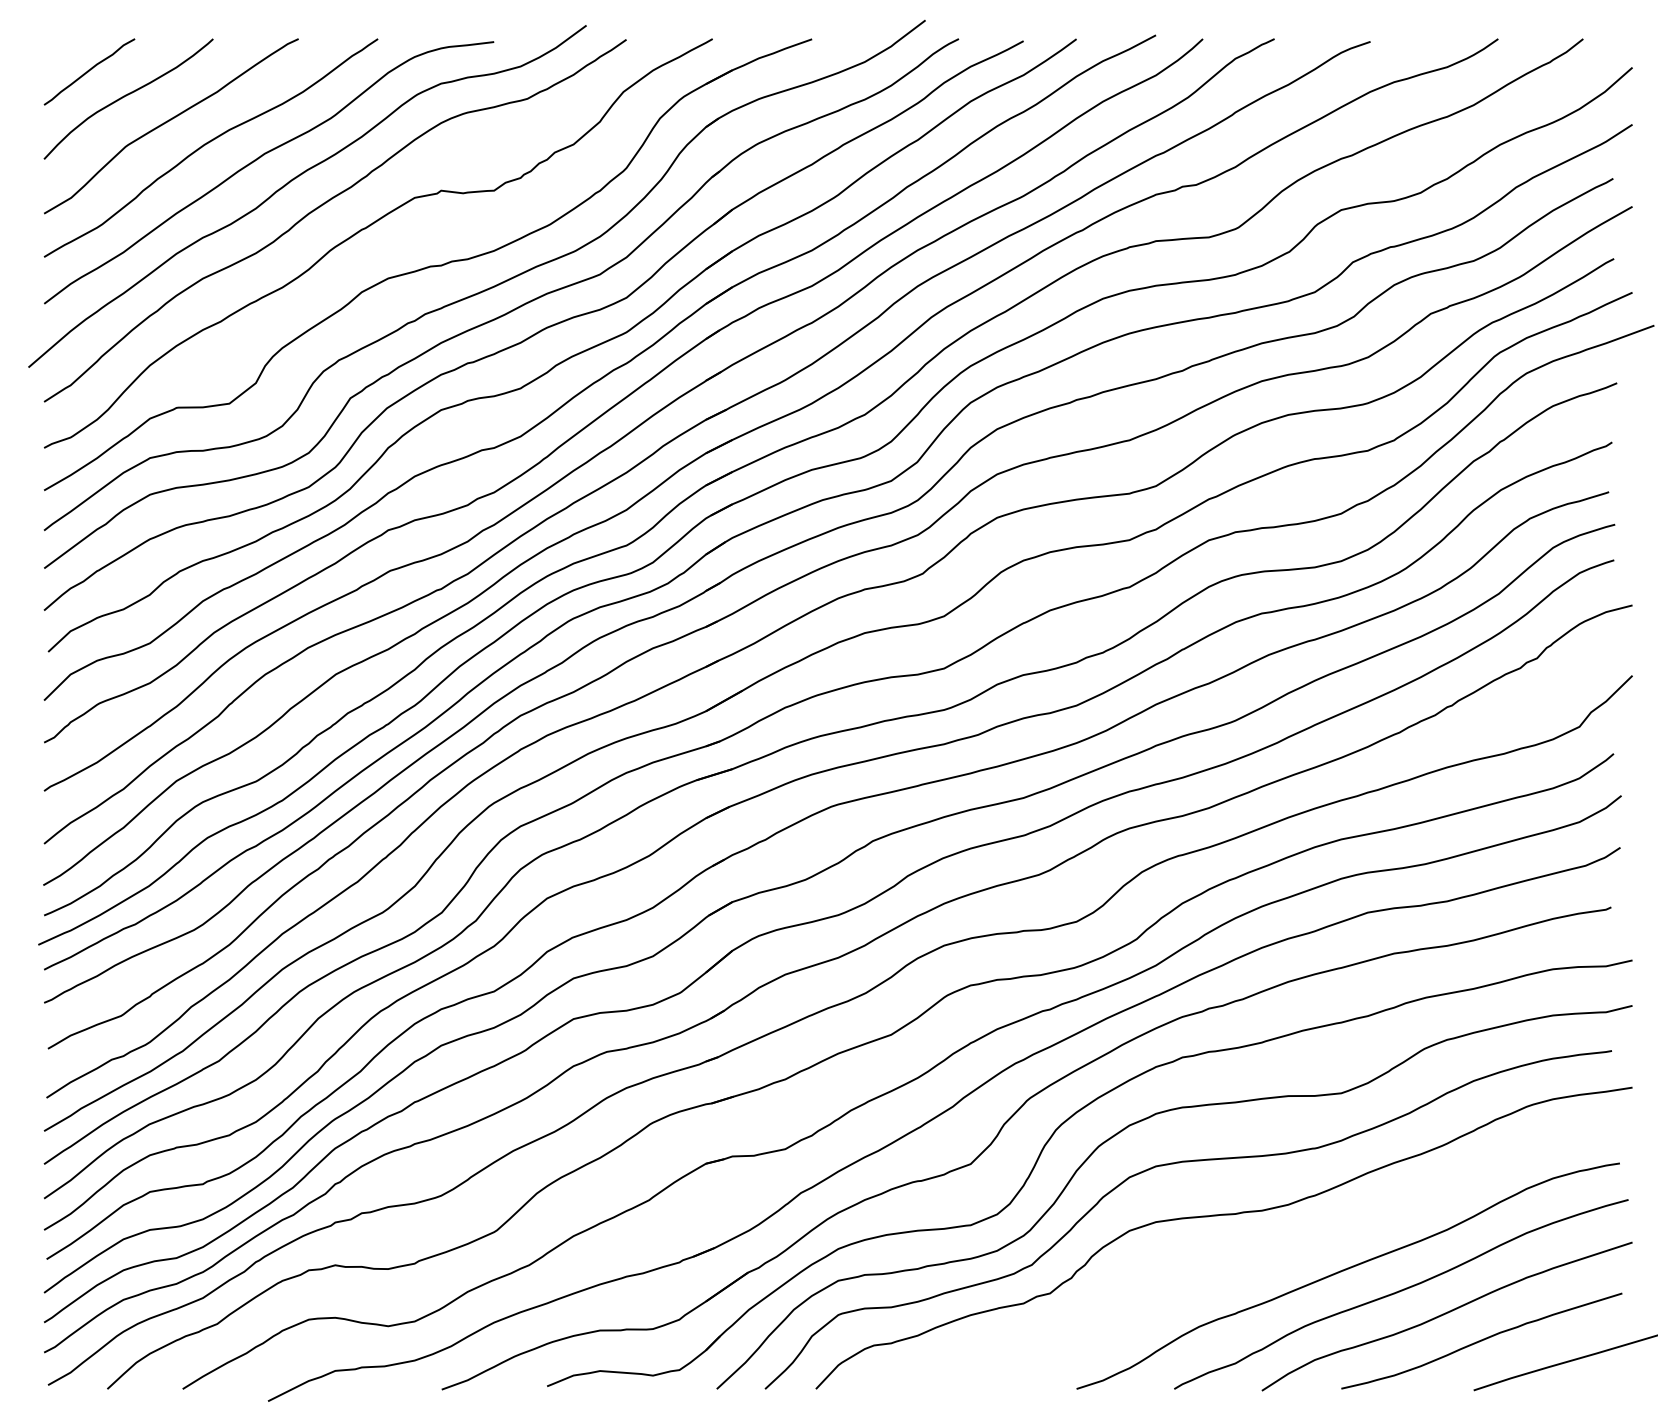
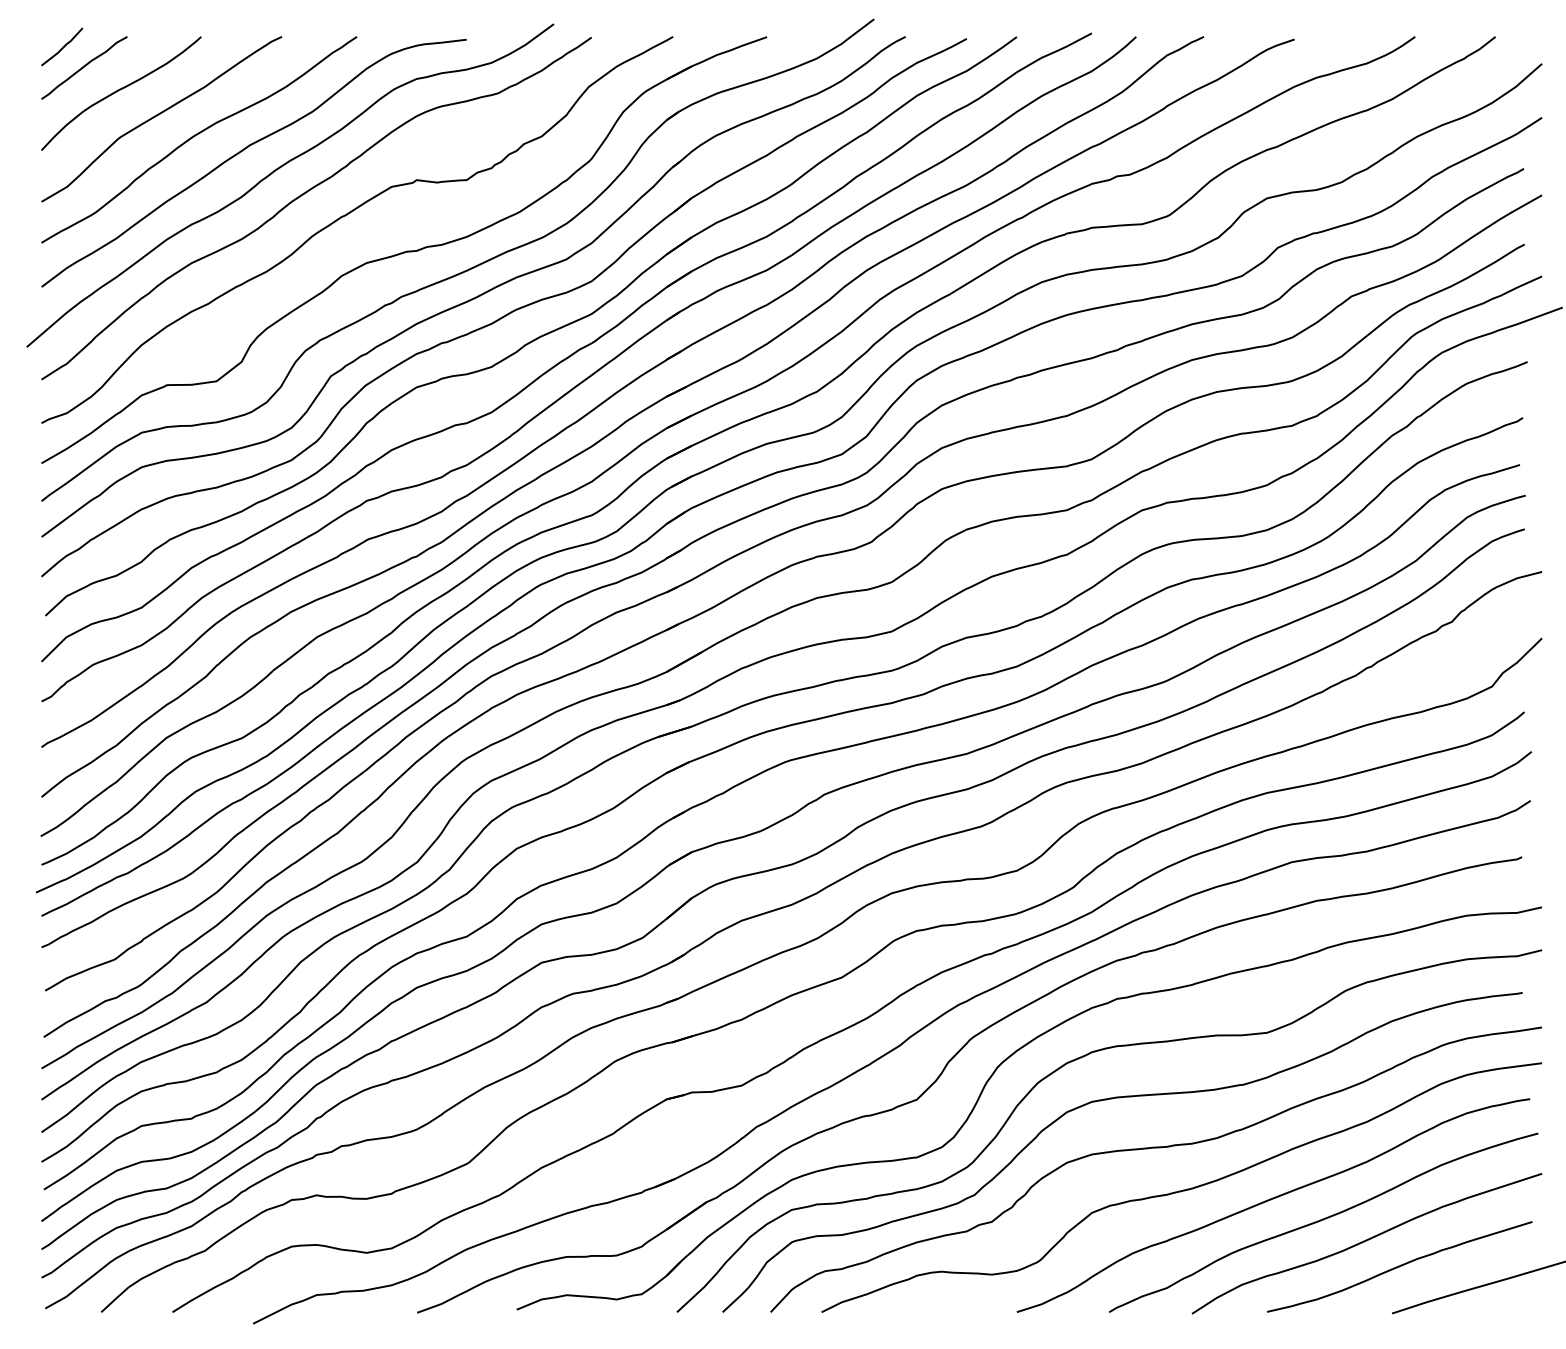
line: (66, 49) -> (62, 46), added
curve: (1251, 1259) -> (1182, 1189), added

